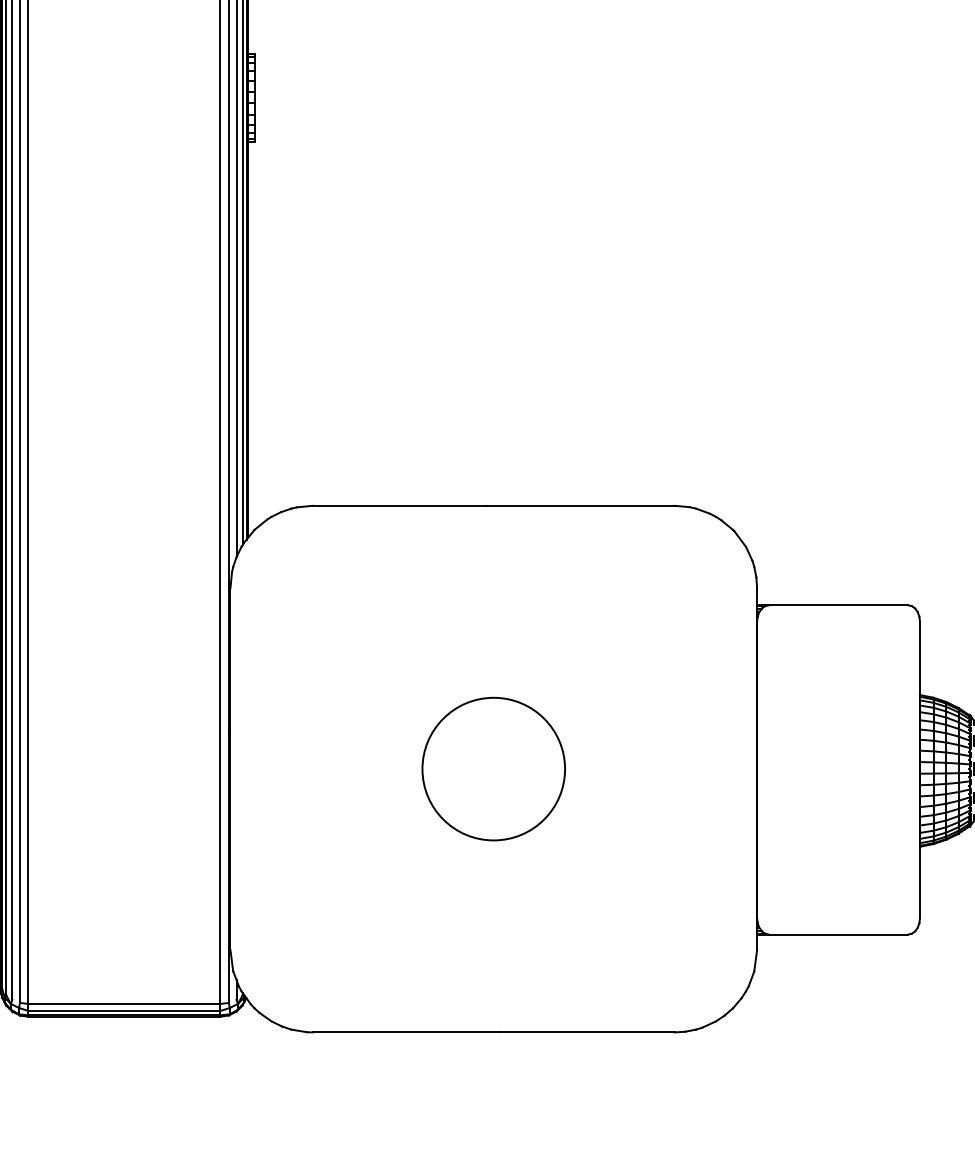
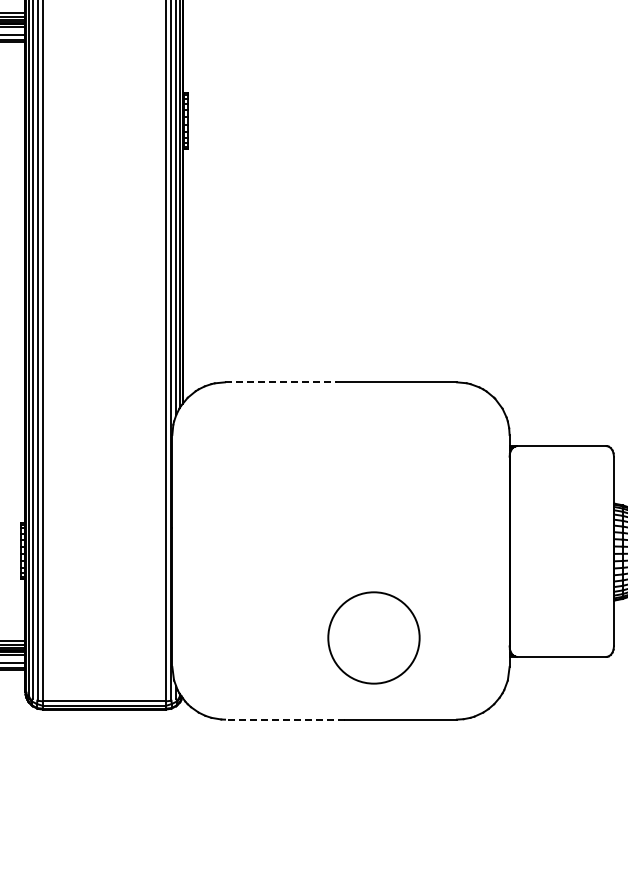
line: (399, 506) -> (280, 382), solid -> dashed
circle: (493, 768) -> (373, 637), moved
line: (405, 1032) -> (284, 719), solid -> dashed

